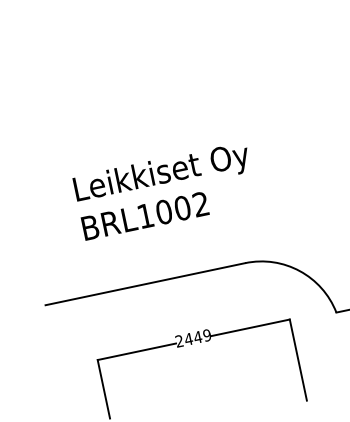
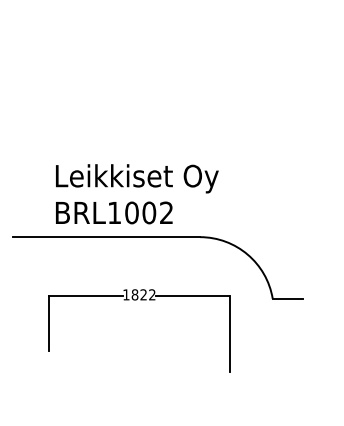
text: (165, 191) -> (137, 194), moved
text: (193, 337) -> (139, 294), 2449 -> 1822

